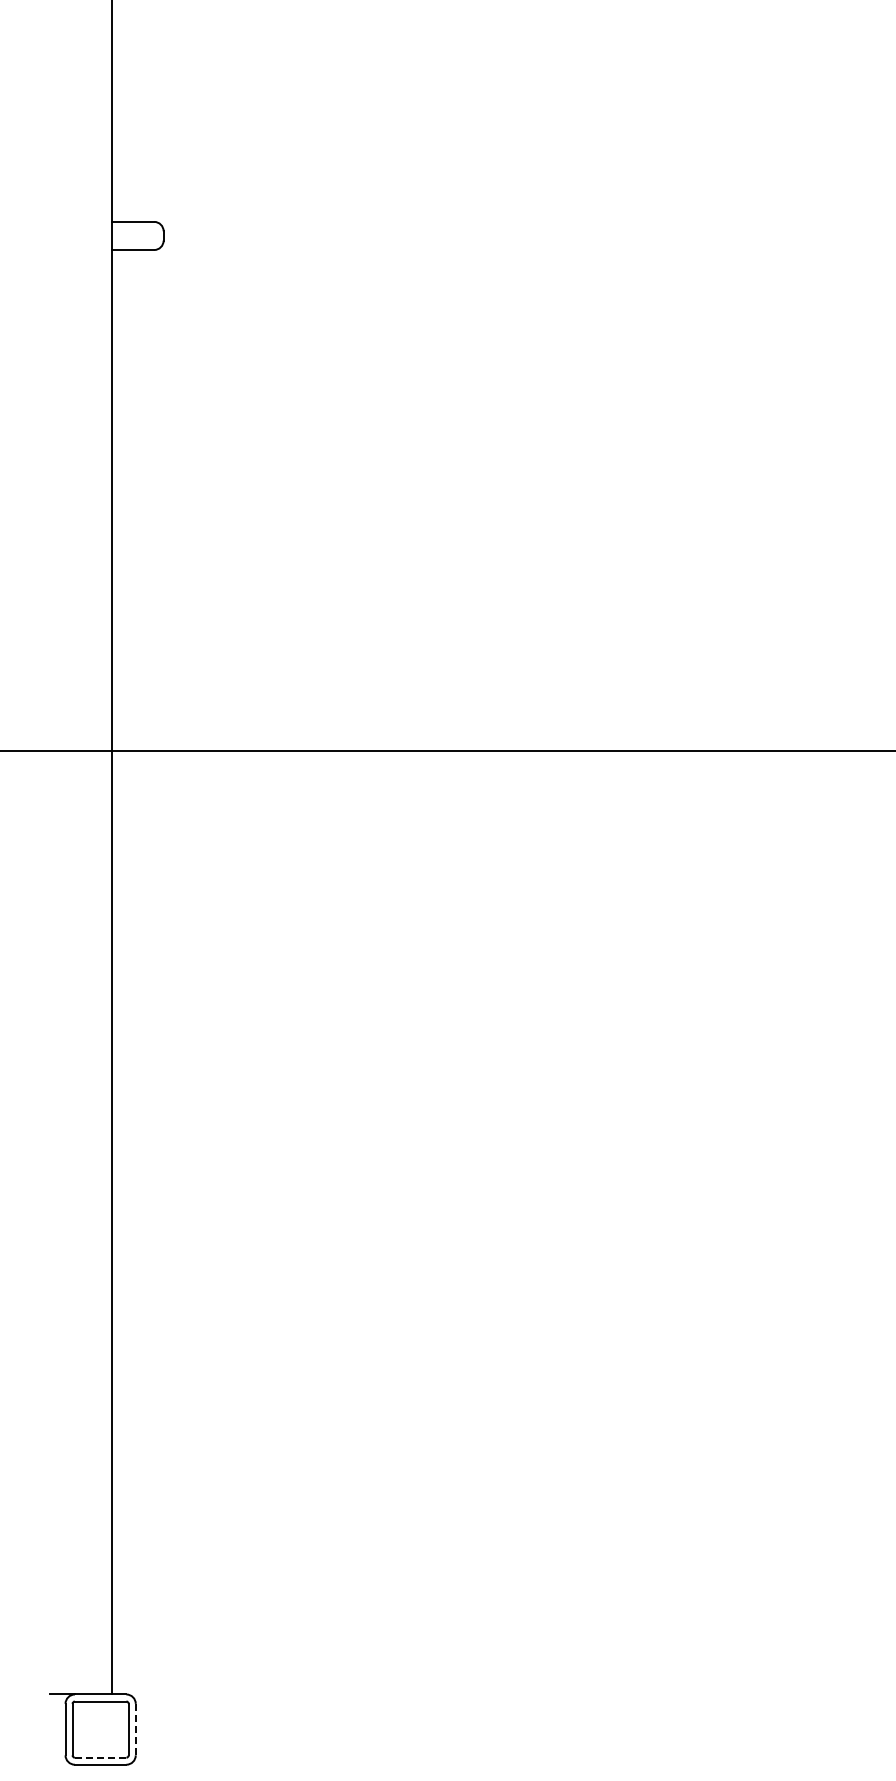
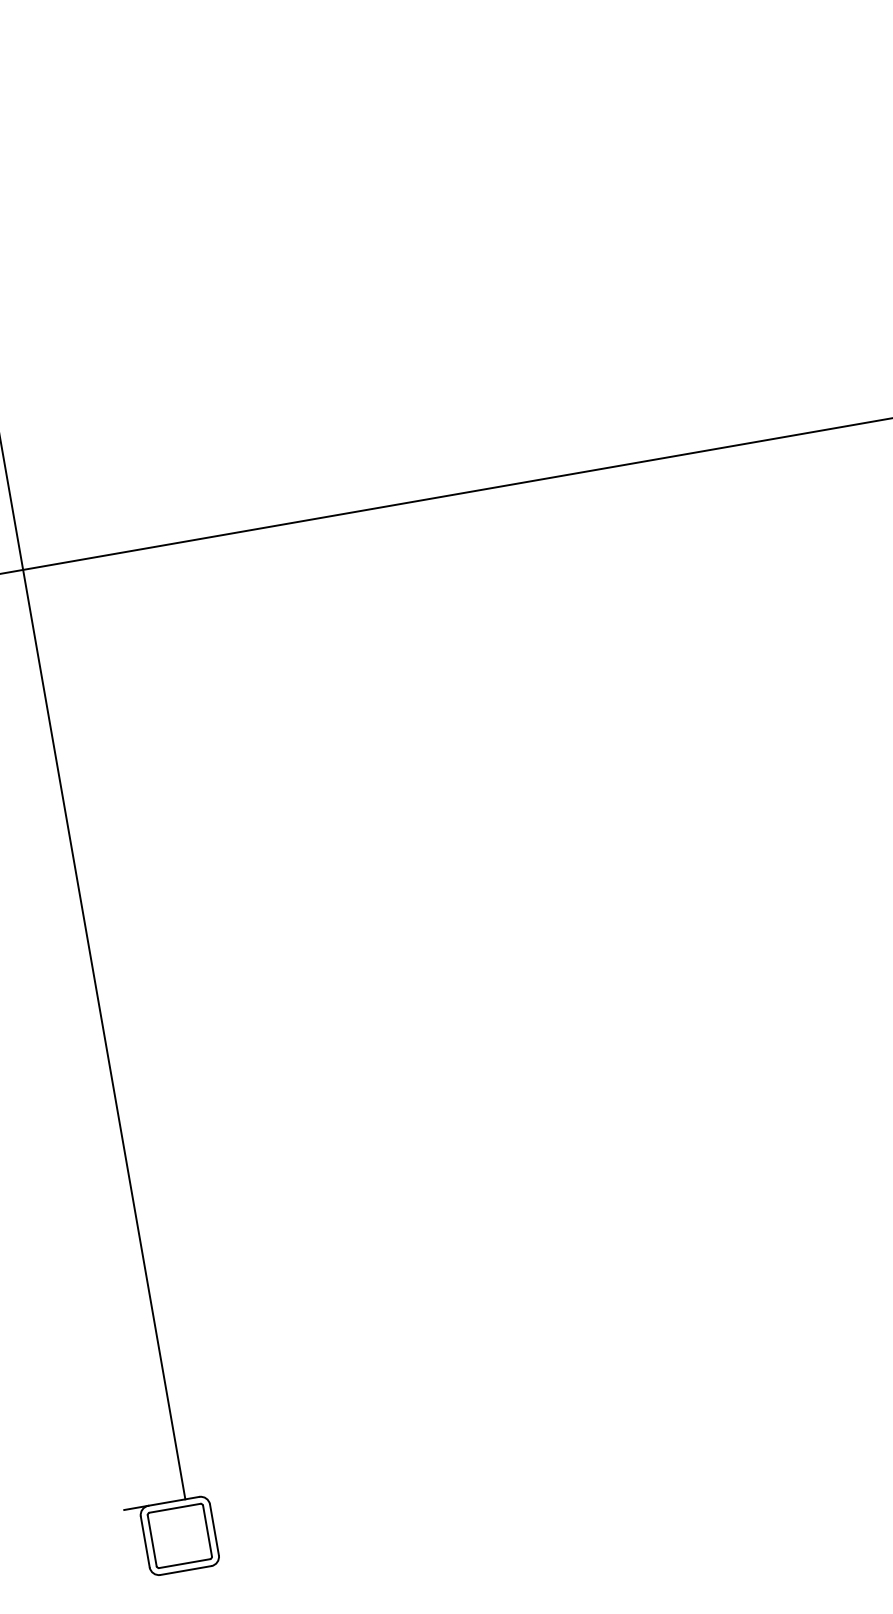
line: (135, 1729) -> (214, 1529), dashed -> solid
line: (100, 1757) -> (184, 1563), dashed -> solid

